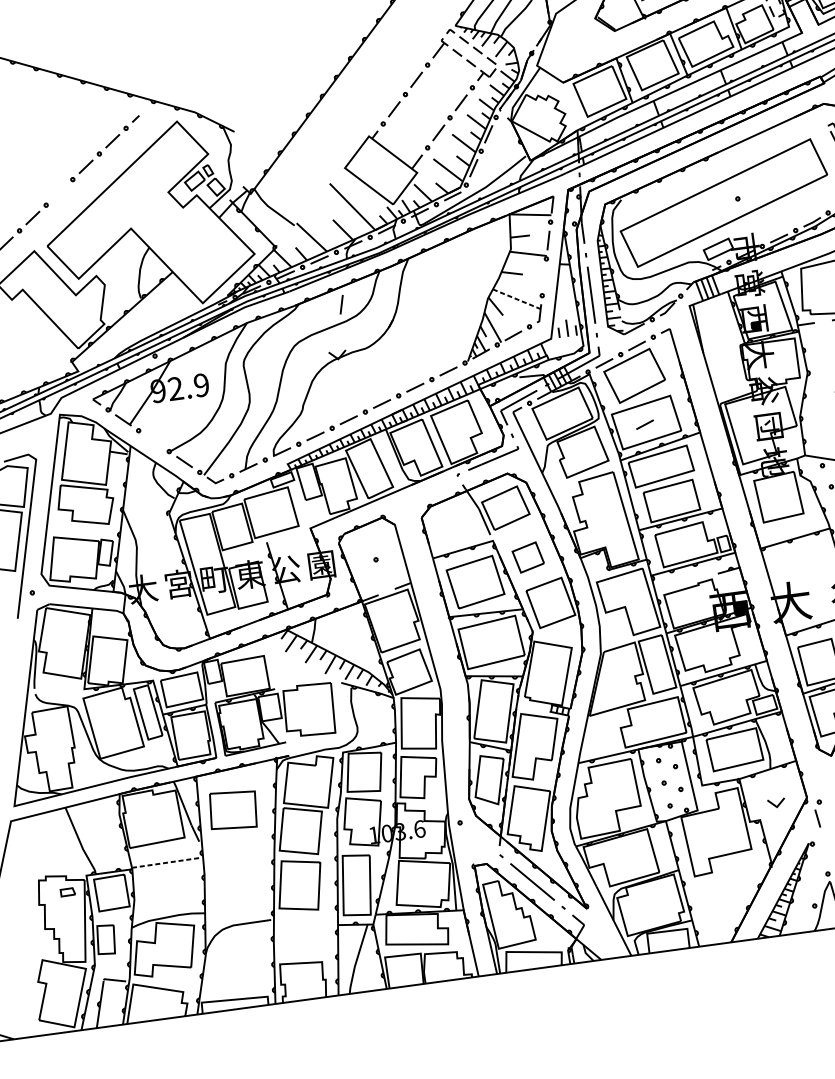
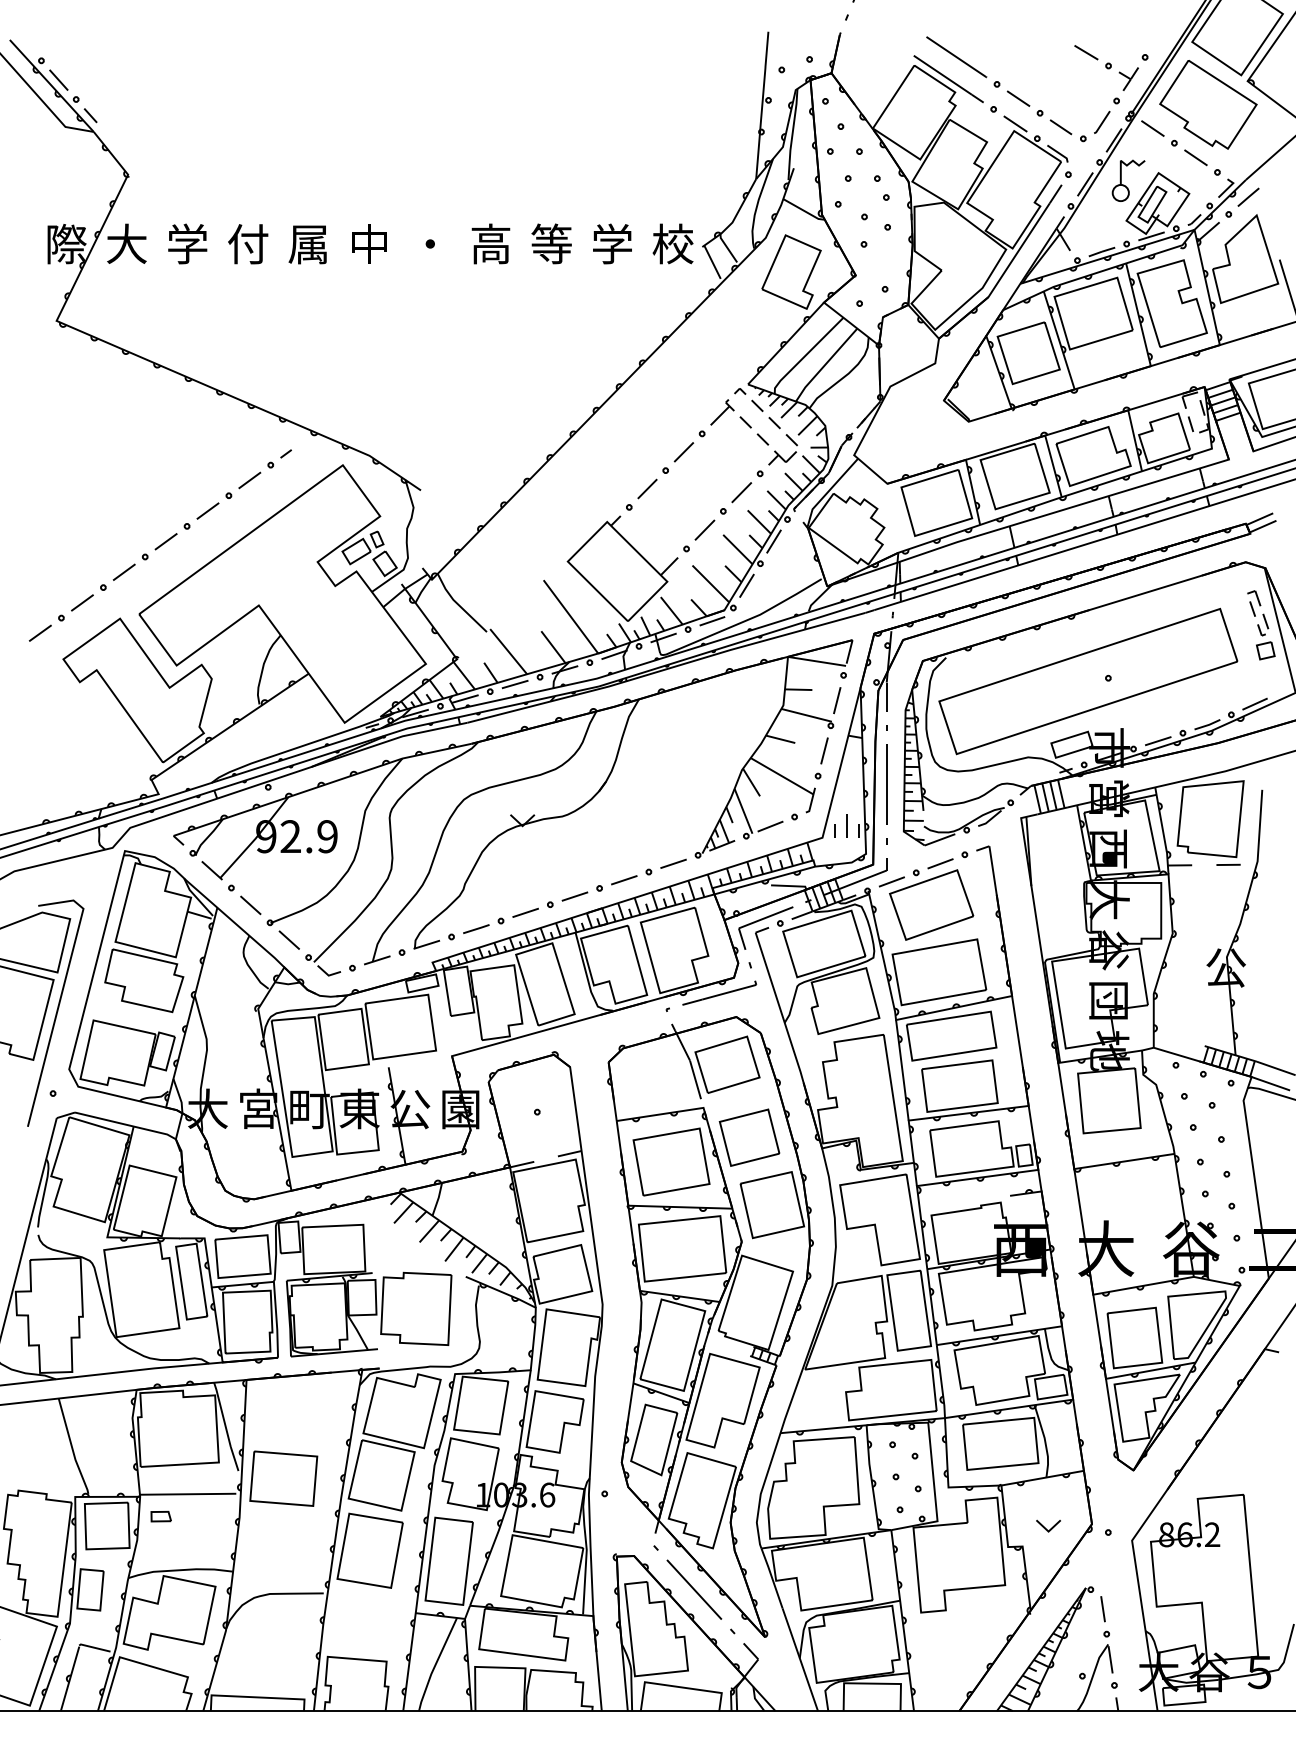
line: (59, 192) -> (165, 541), added
line: (517, 299) -> (782, 776), dashed -> solid
line: (341, 304) -> (824, 750), moved
line: (644, 424) -> (936, 974), removed
line: (153, 441) -> (250, 905), added
part: (528, 557) -> (749, 1137), size x1.43
part: (233, 810) -> (283, 1478), moved
line: (817, 818) -> (1102, 1609), moved
line: (166, 863) -> (188, 1494), dashed -> solid
part: (67, 892) -> (160, 1516), moved

